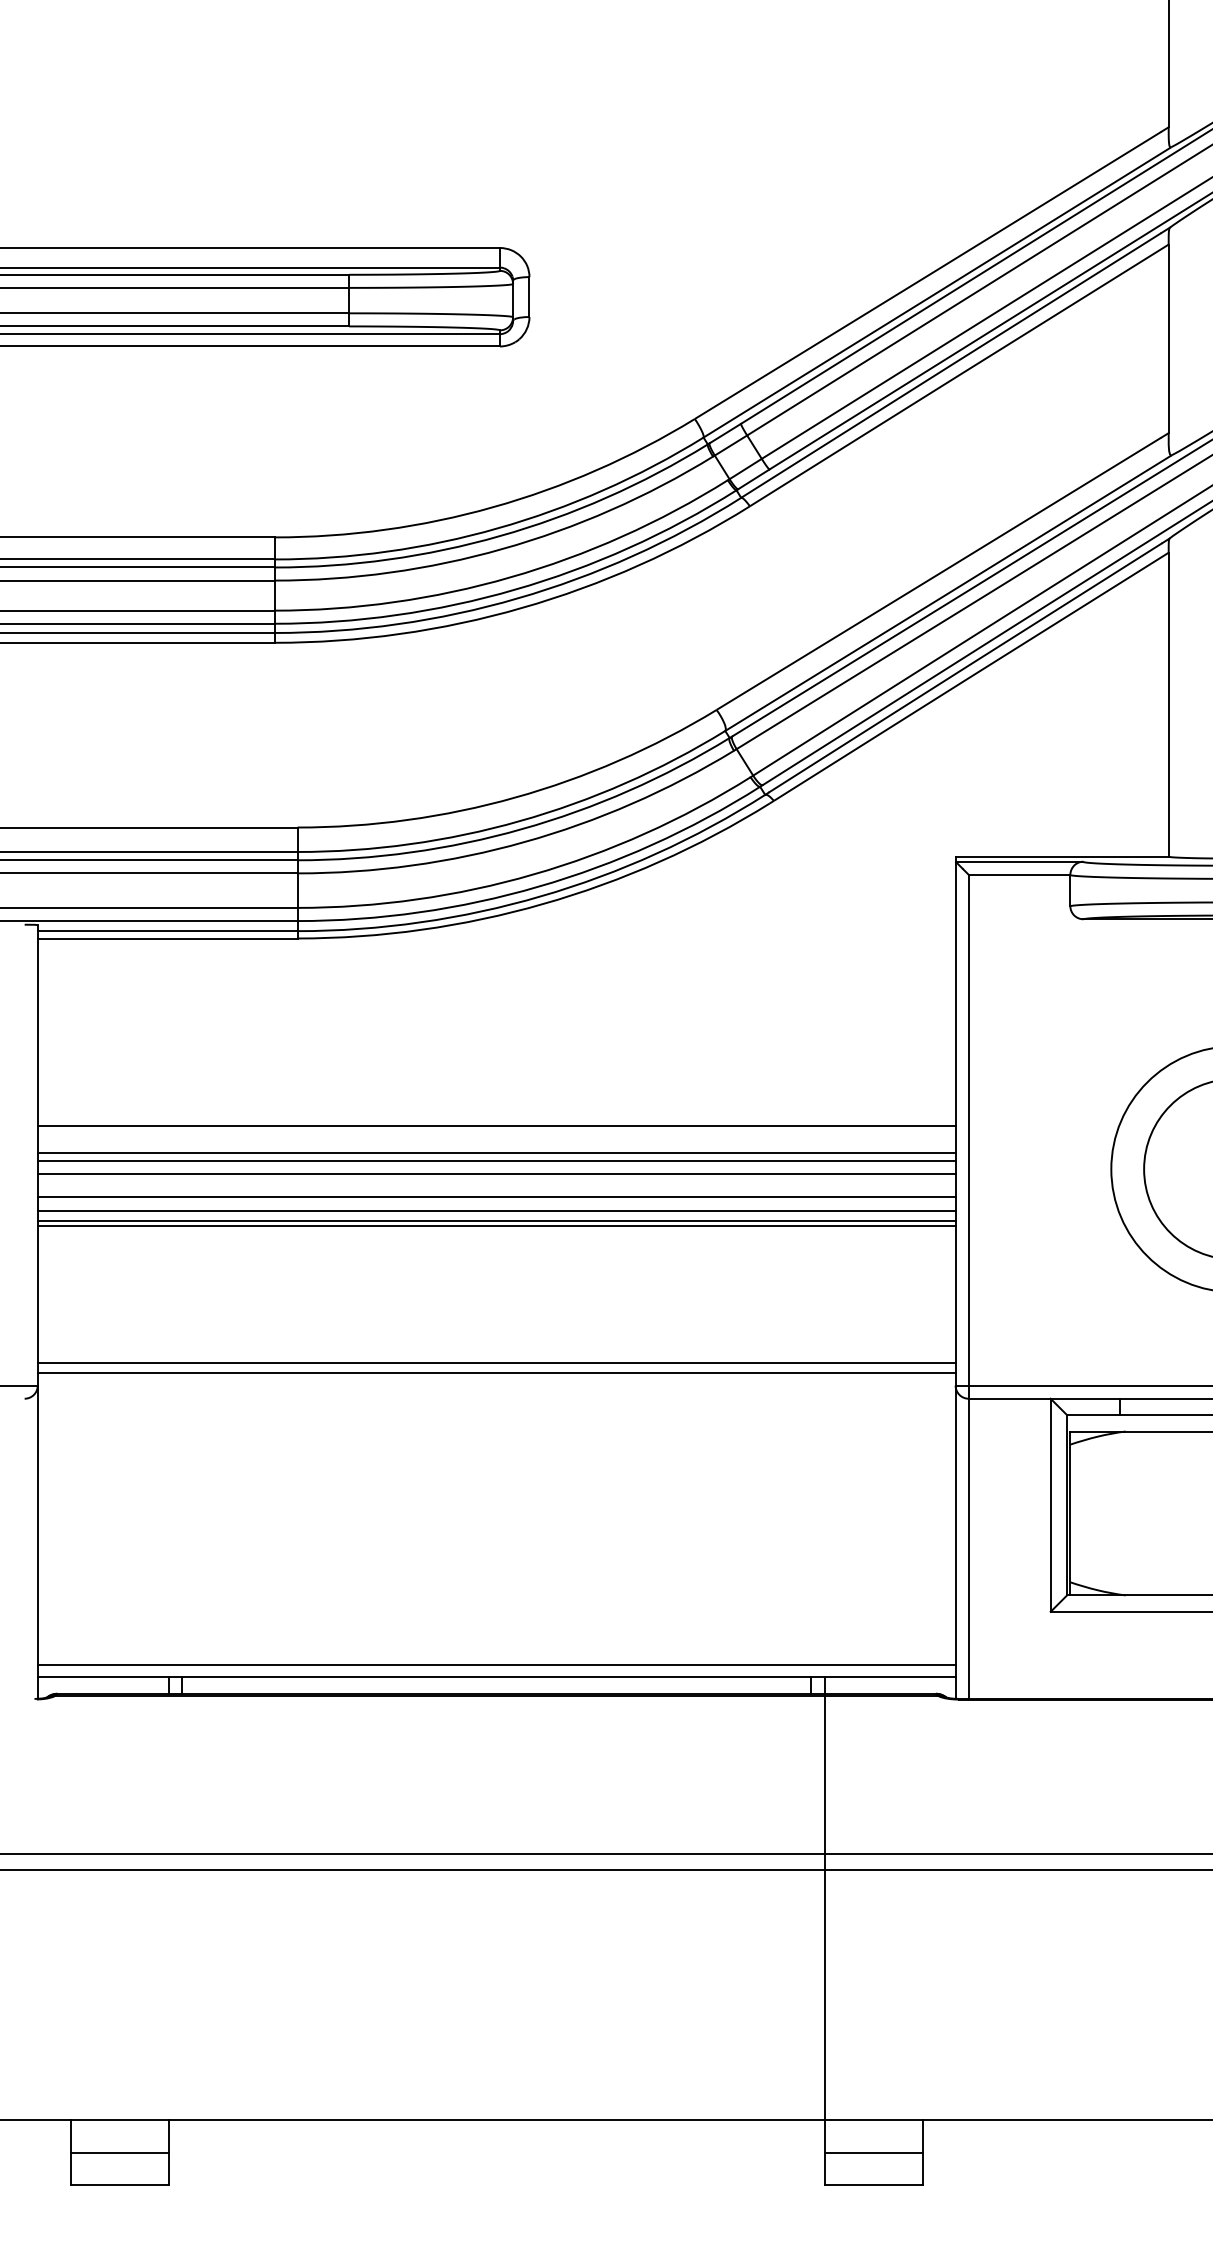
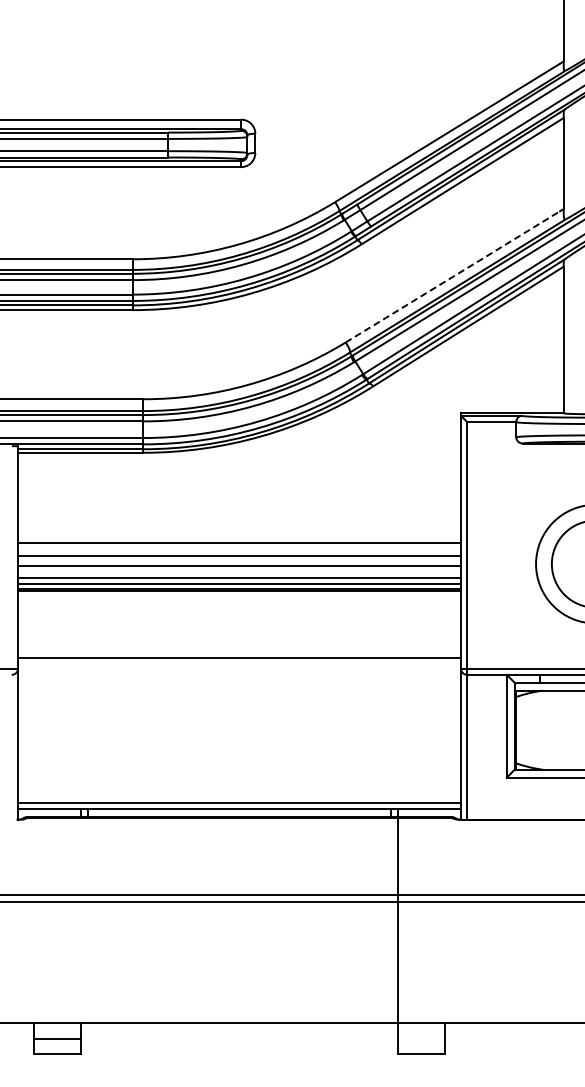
arc: (938, 573) -> (452, 276), solid -> dashed
line: (496, 1161) -> (239, 560), removed
line: (496, 1373) -> (239, 662), removed
line: (873, 2152) -> (421, 1038), removed

